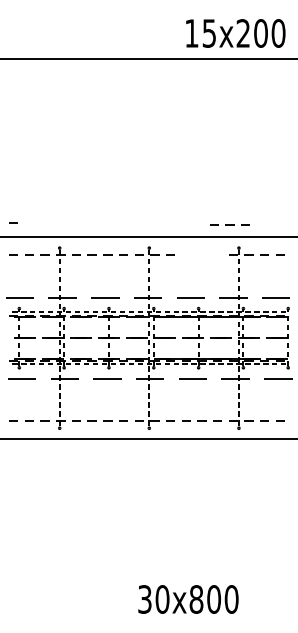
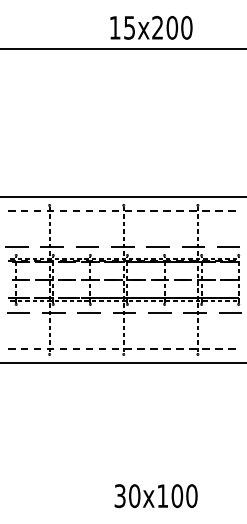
text: (235, 33) -> (151, 27), moved
line: (13, 222) -> (11, 184), removed
line: (229, 224) -> (166, 210), moved
text: (196, 599) -> (162, 496), 30x800 -> 30x100

